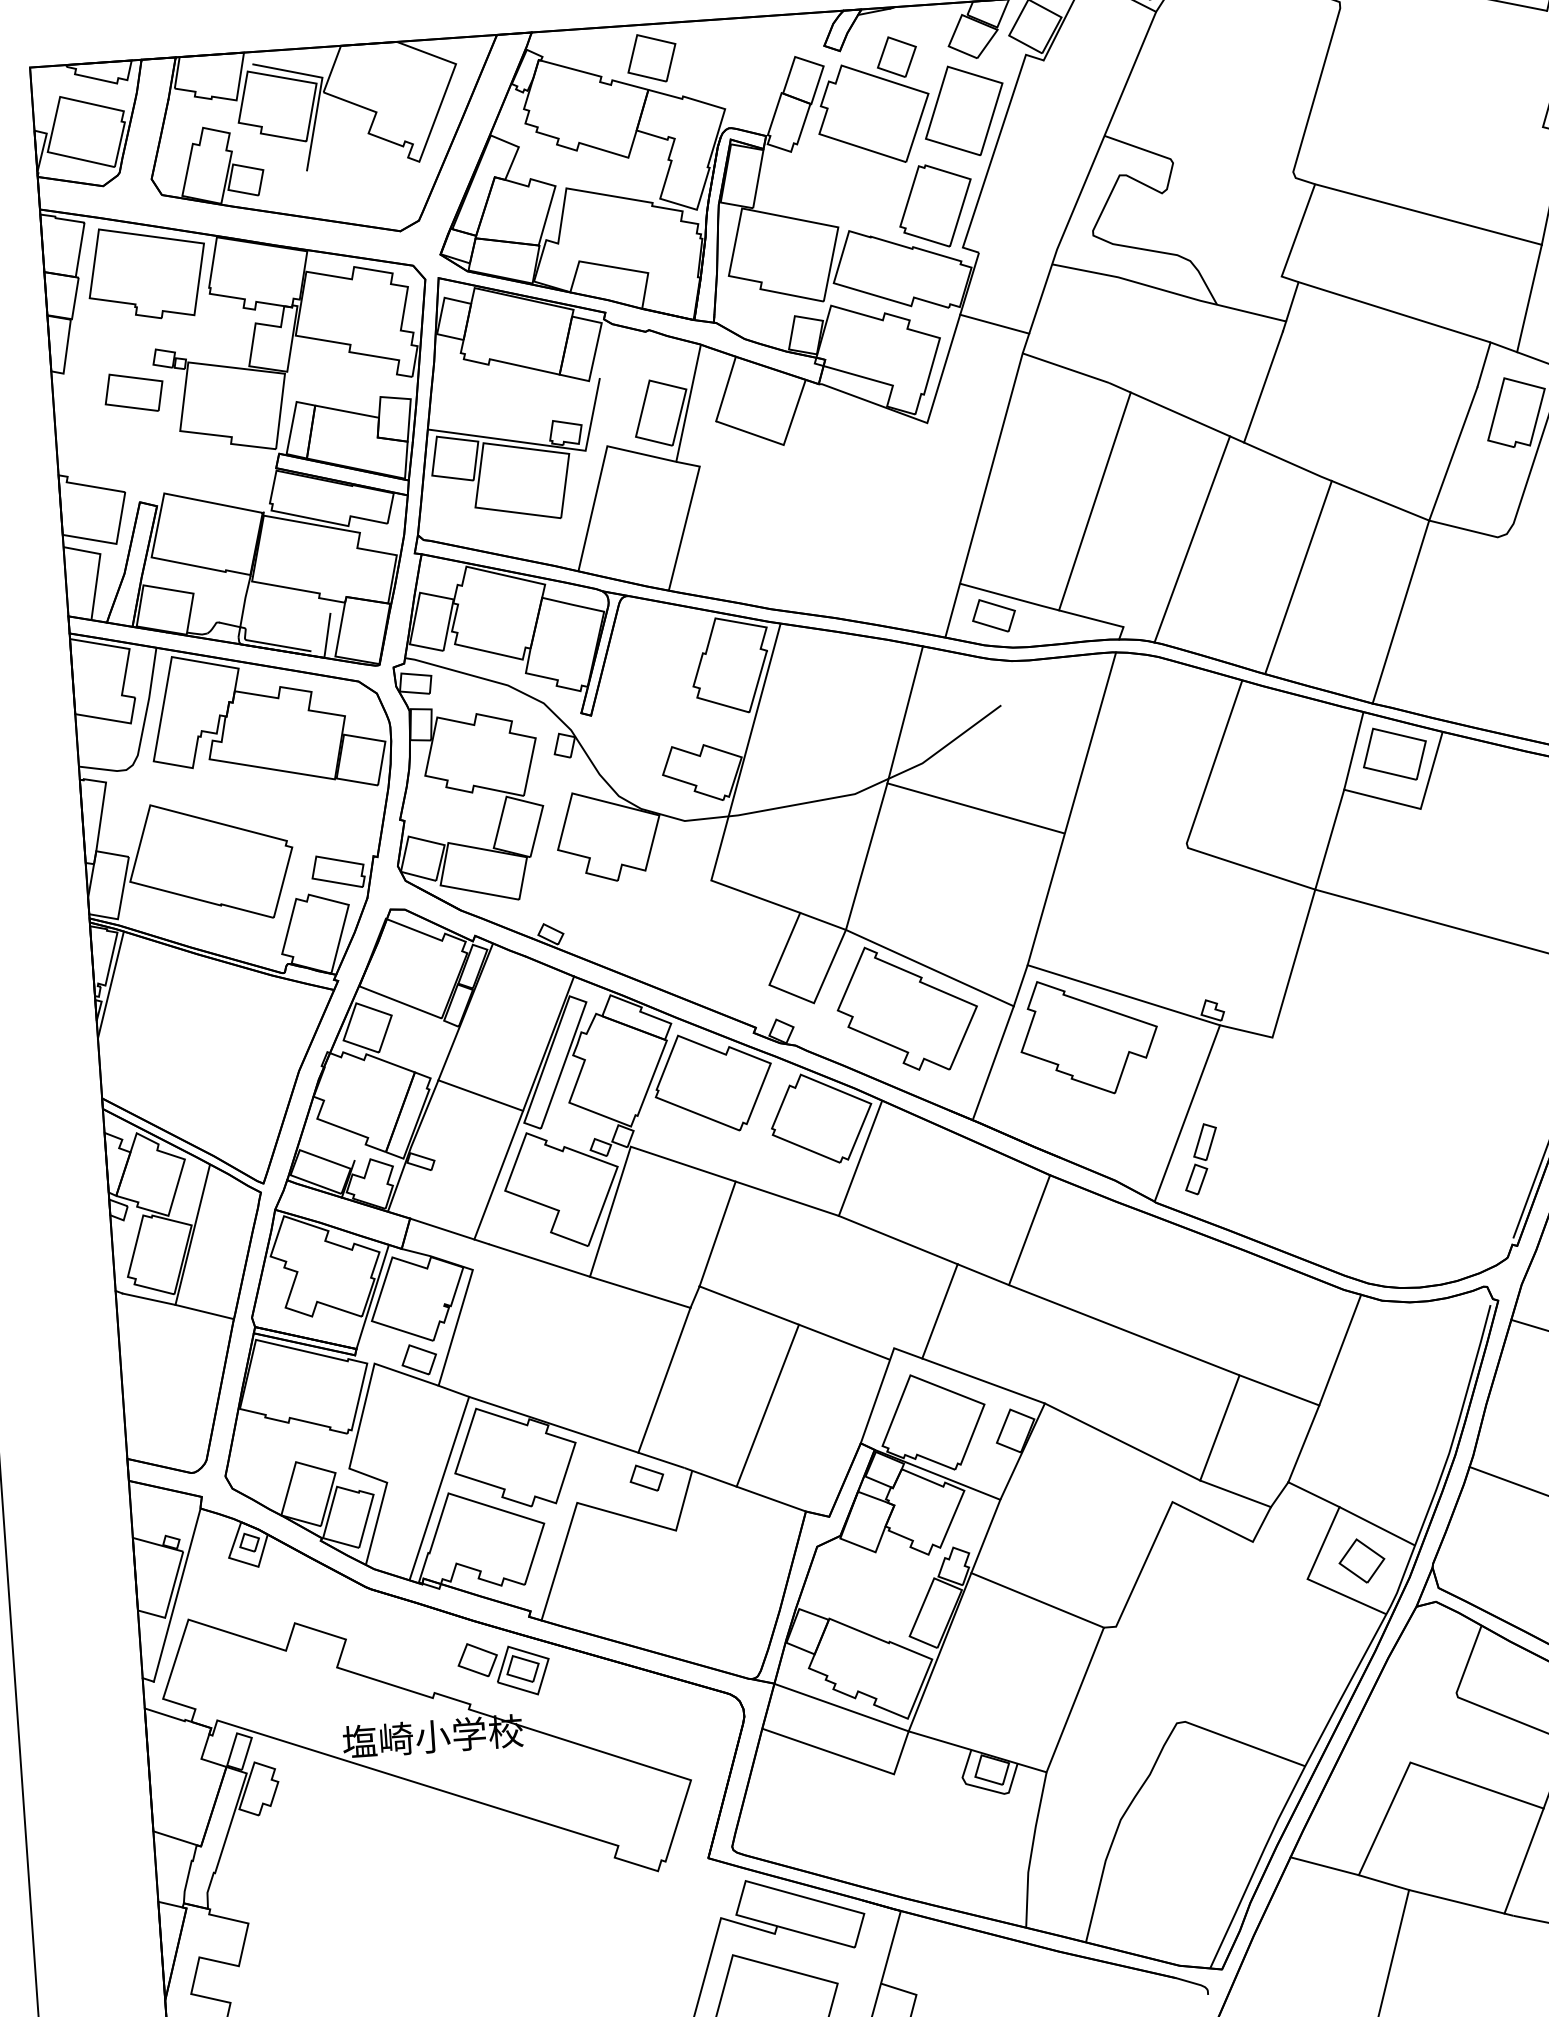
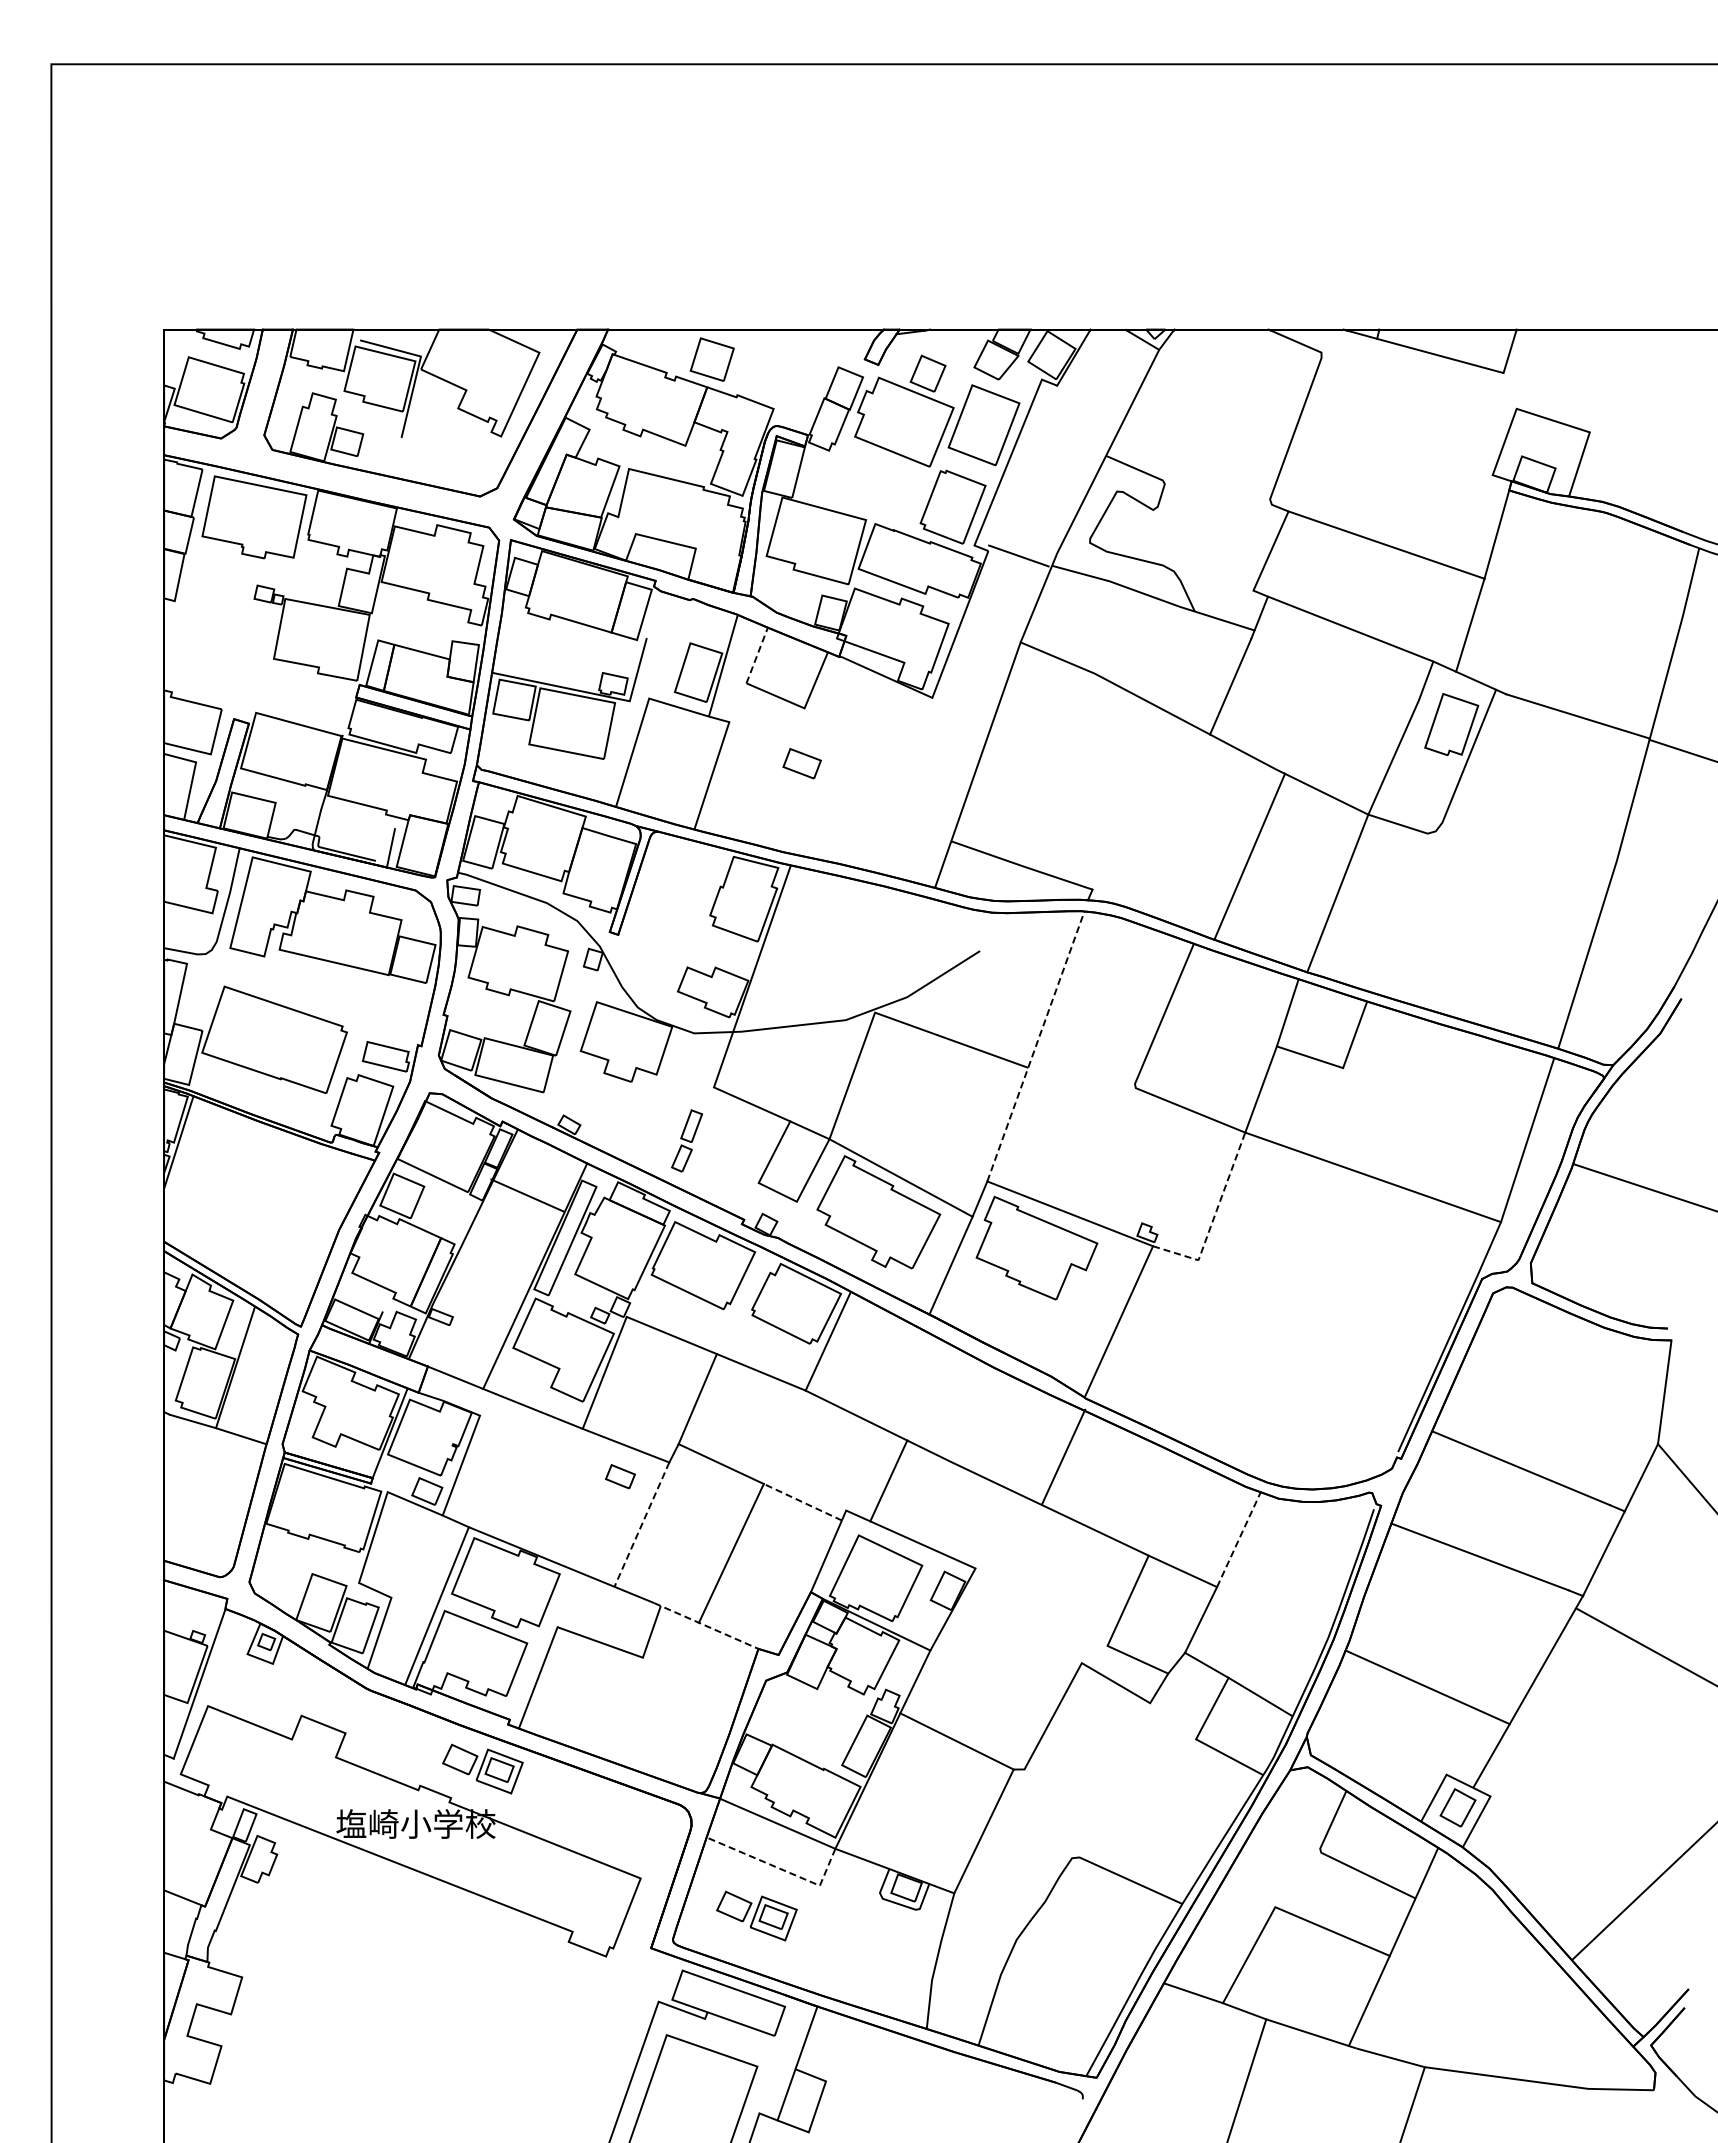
line: (994, 323) -> (1018, 555), moved
line: (726, 389) -> (757, 655), solid -> dashed
part: (133, 392) -> (235, 622), removed
line: (1094, 500) -> (1074, 776), removed
line: (1192, 539) -> (1158, 816), removed
part: (993, 615) -> (801, 763), moved
line: (904, 714) -> (894, 953), removed
part: (1394, 753) -> (1323, 1017), removed
line: (1072, 807) -> (1036, 1045), solid -> dashed
line: (1286, 990) -> (1213, 1219), solid -> dashed
line: (480, 1095) -> (527, 1195), moved
part: (1201, 1158) -> (687, 1140), moved
line: (1029, 1229) -> (1063, 1456), moved
line: (844, 1342) -> (802, 1502), solid -> dashed
line: (1340, 1349) -> (1239, 1539), solid -> dashed
line: (663, 1380) -> (641, 1524), solid -> dashed
line: (1122, 1441) -> (1041, 1606), removed
part: (646, 1477) -> (620, 1476), moved
line: (744, 1489) -> (705, 1625), solid -> dashed
part: (1361, 1560) -> (1244, 1726), removed
line: (850, 1758) -> (782, 1869), solid -> dashed
part: (824, 1812) -> (756, 1915), added

